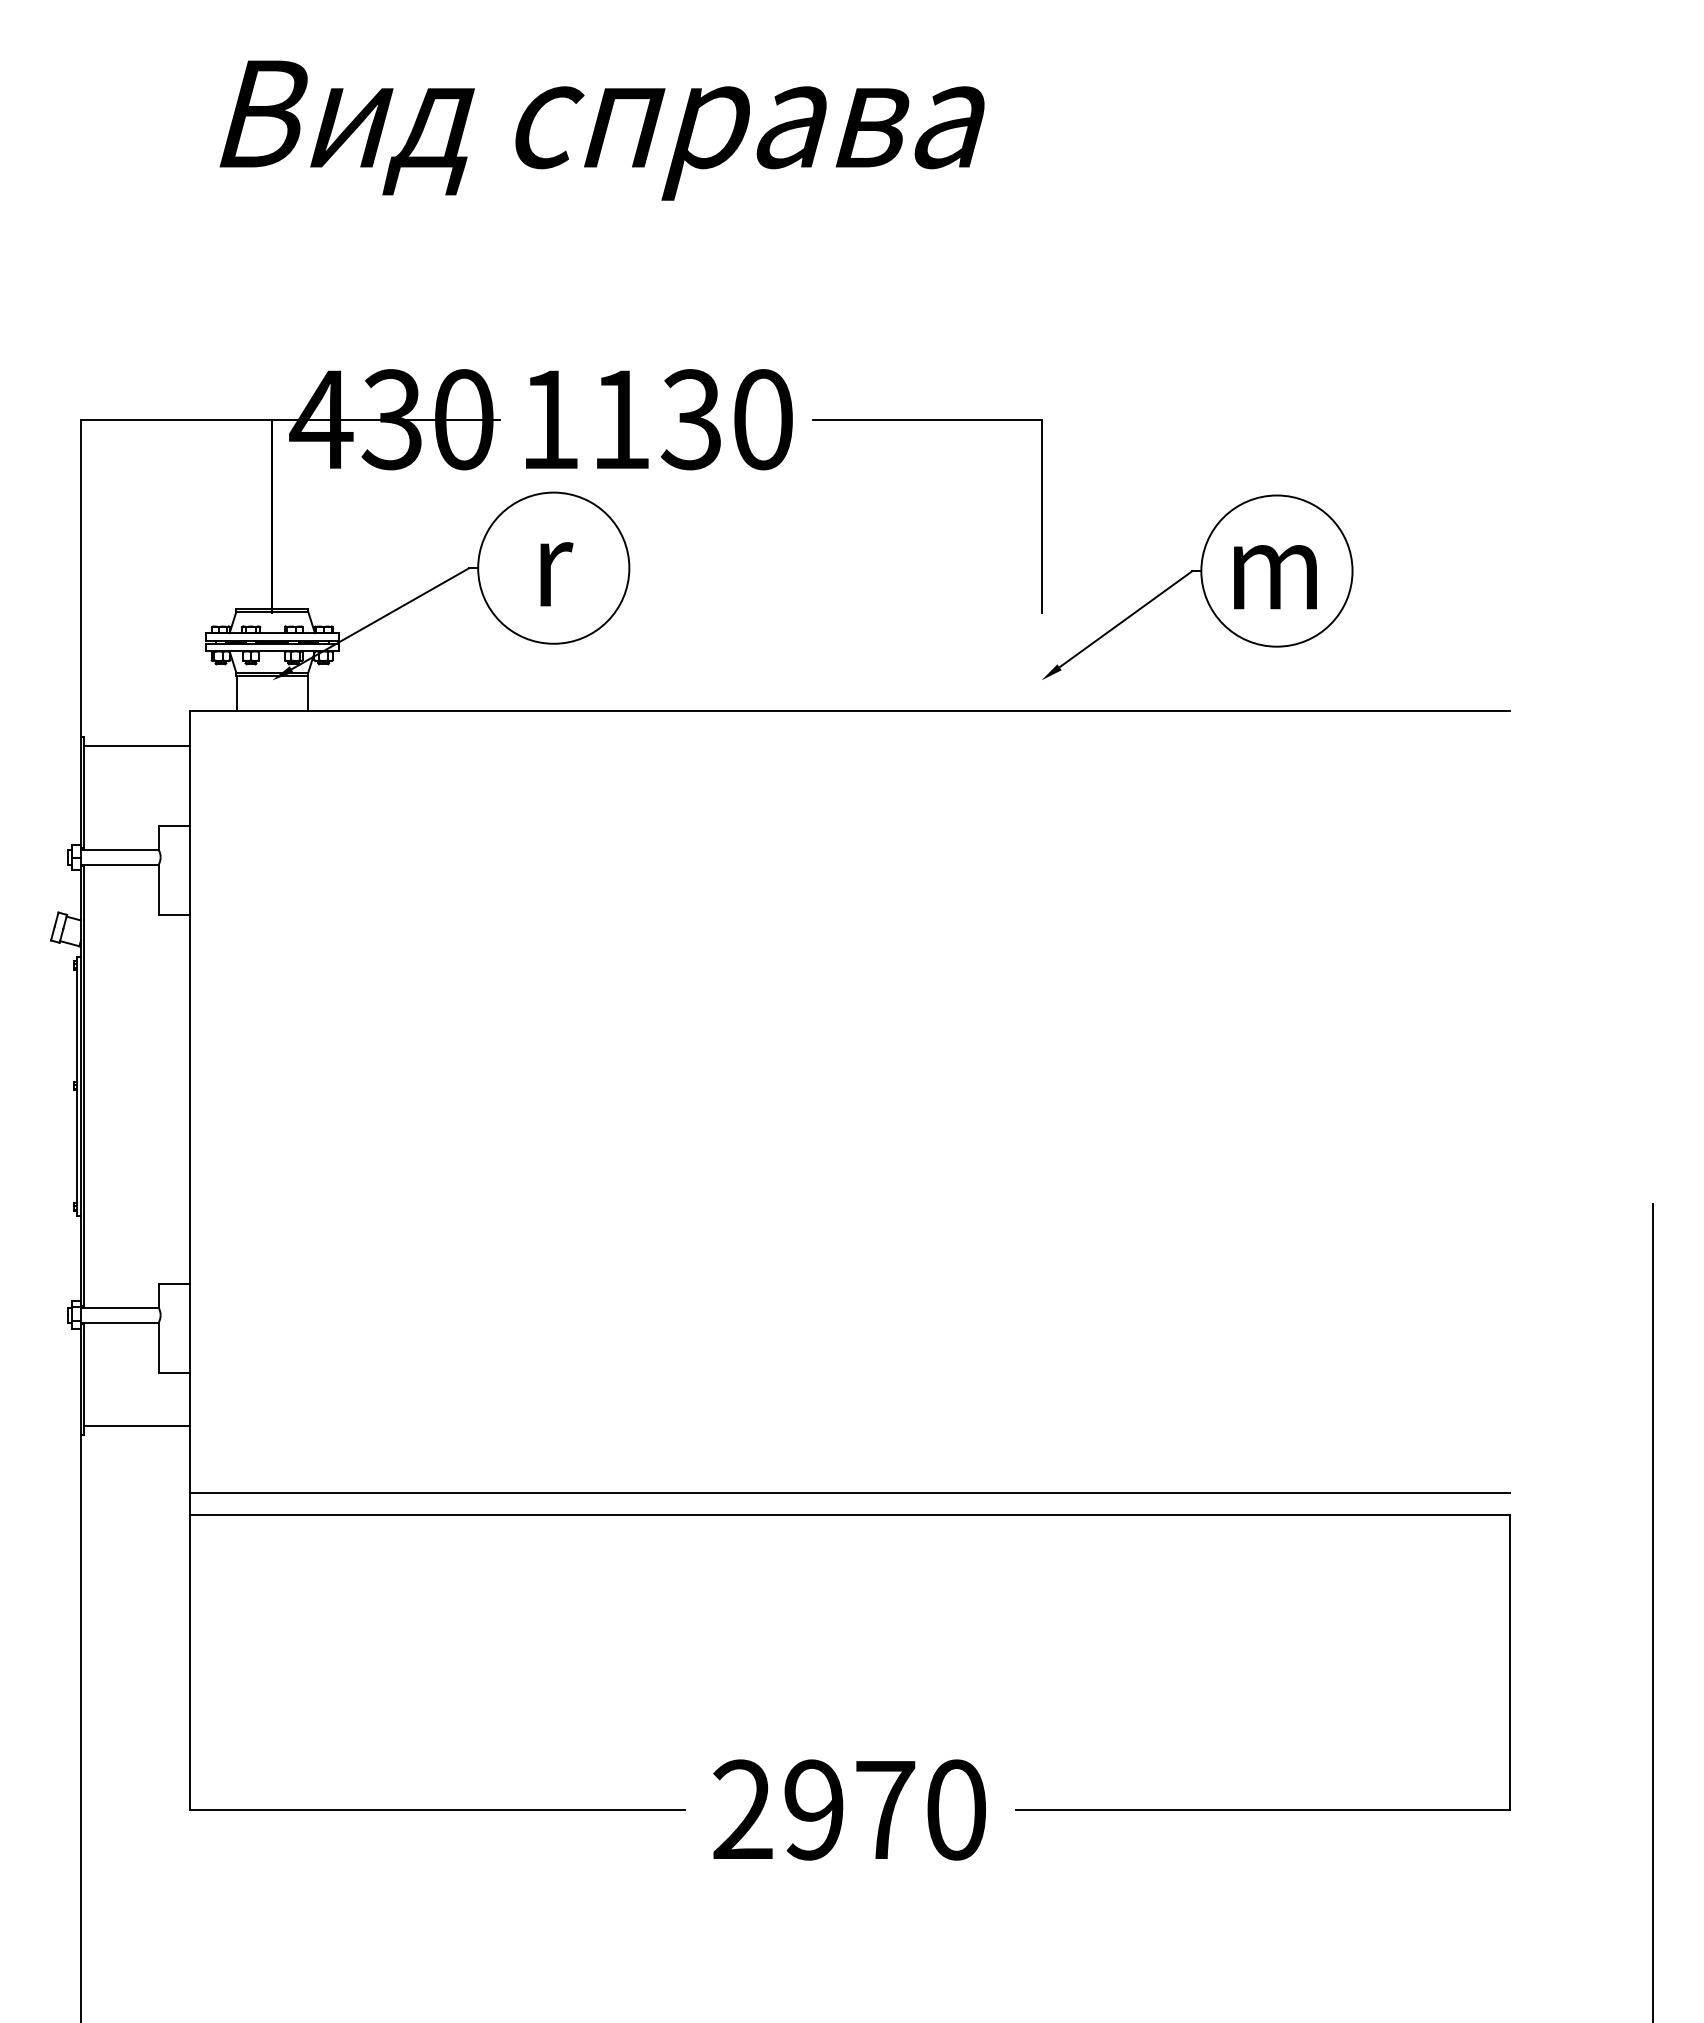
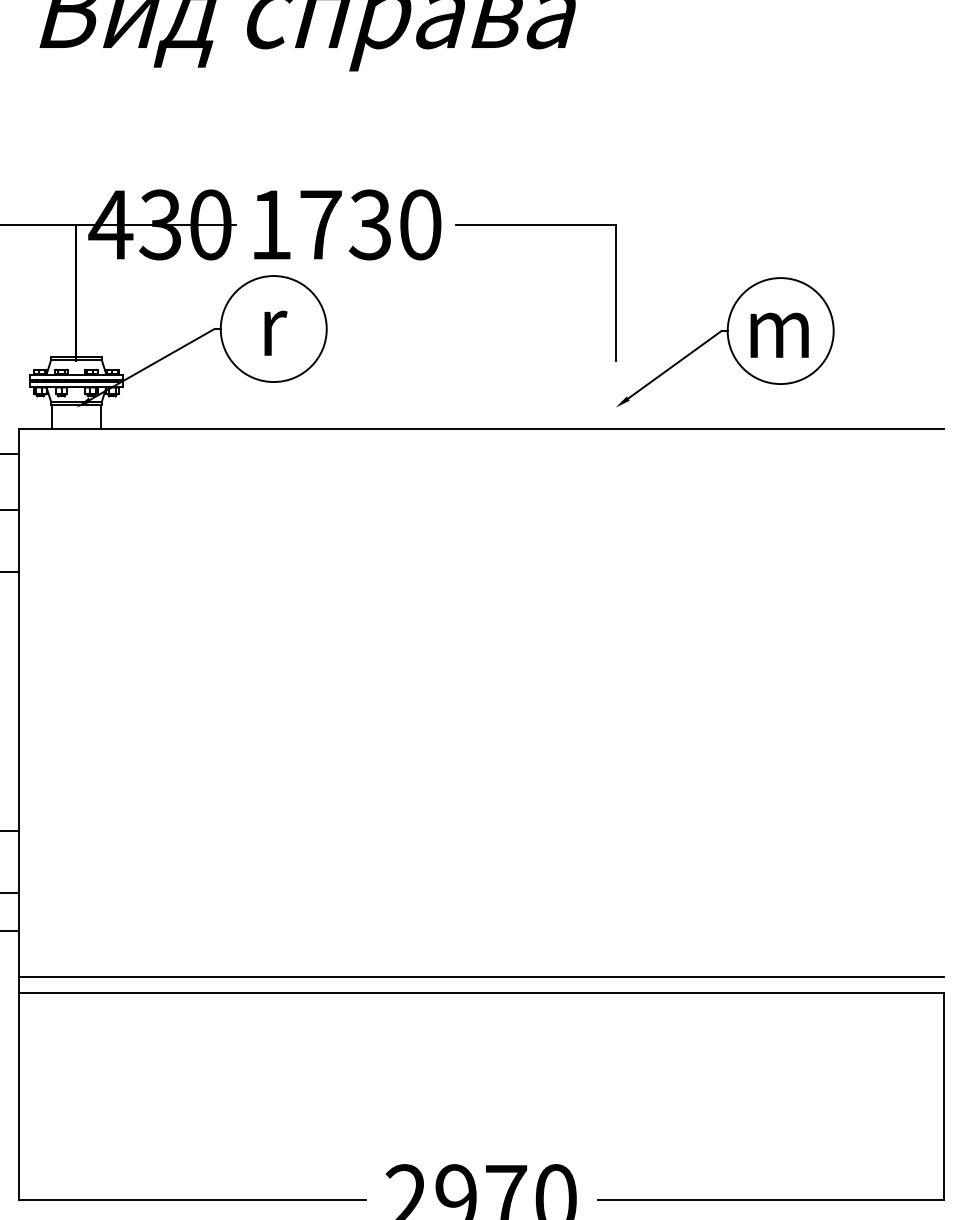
text: (621, 419) -> (321, 224), 1130 -> 1730

